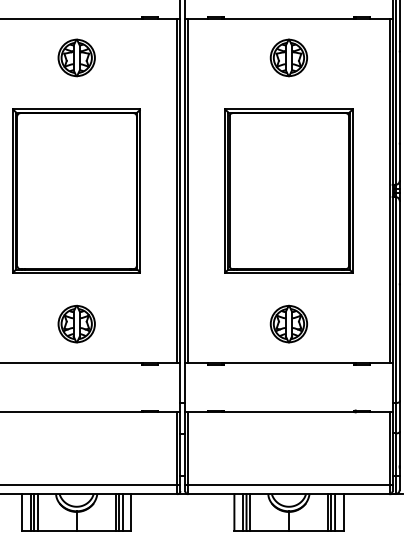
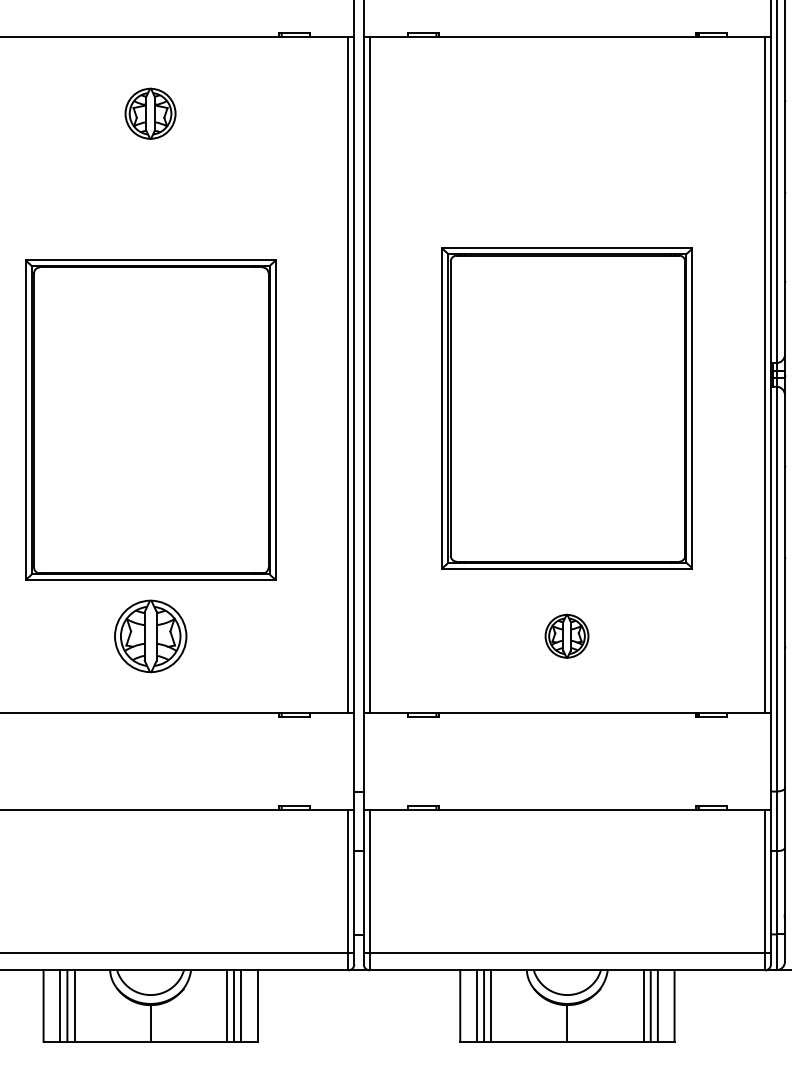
part: (76, 57) -> (150, 112), size x0.7
part: (288, 57) -> (566, 112), removed
part: (76, 190) -> (150, 419), moved
part: (288, 190) -> (566, 407), moved
part: (288, 323) -> (566, 635), size x0.6

